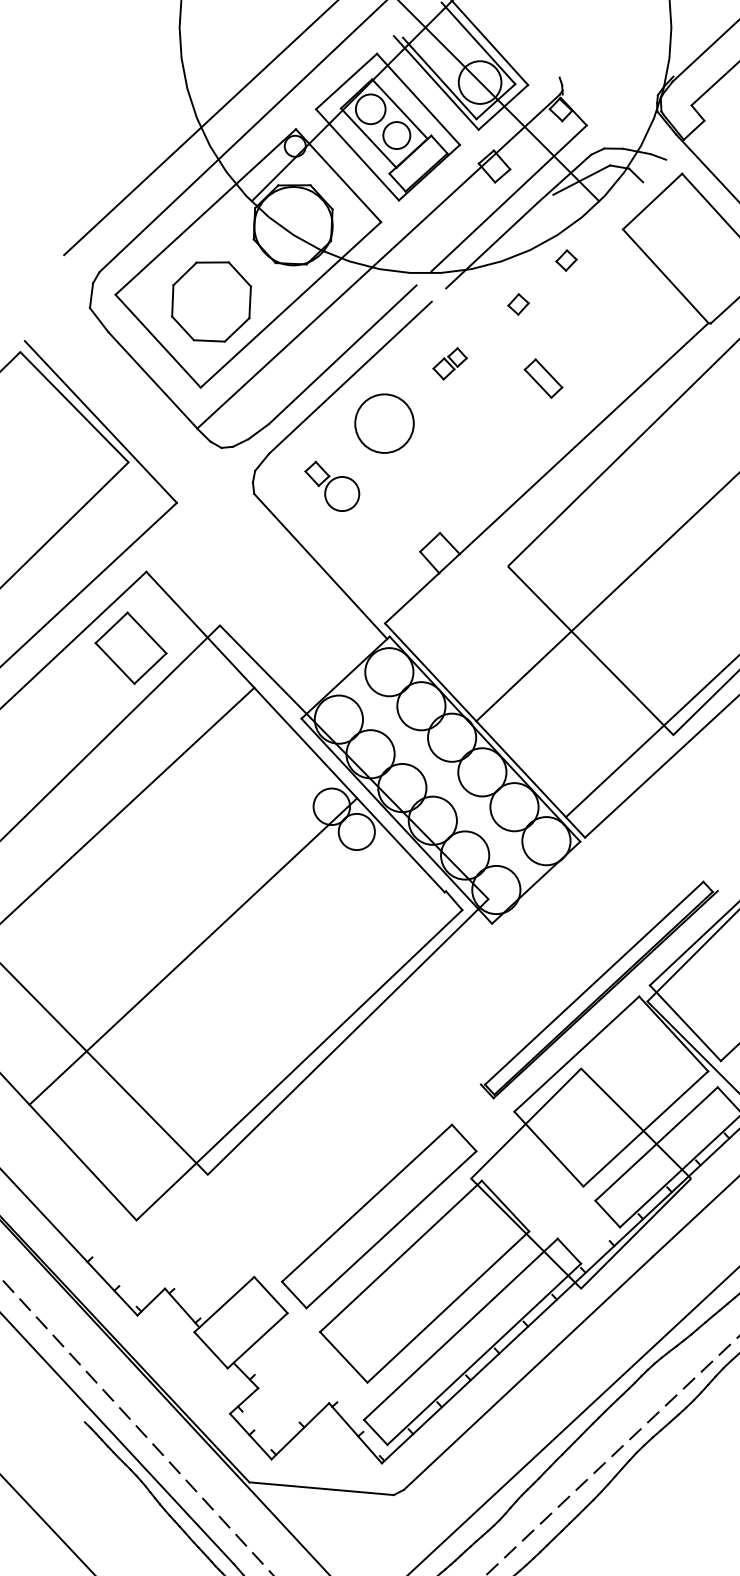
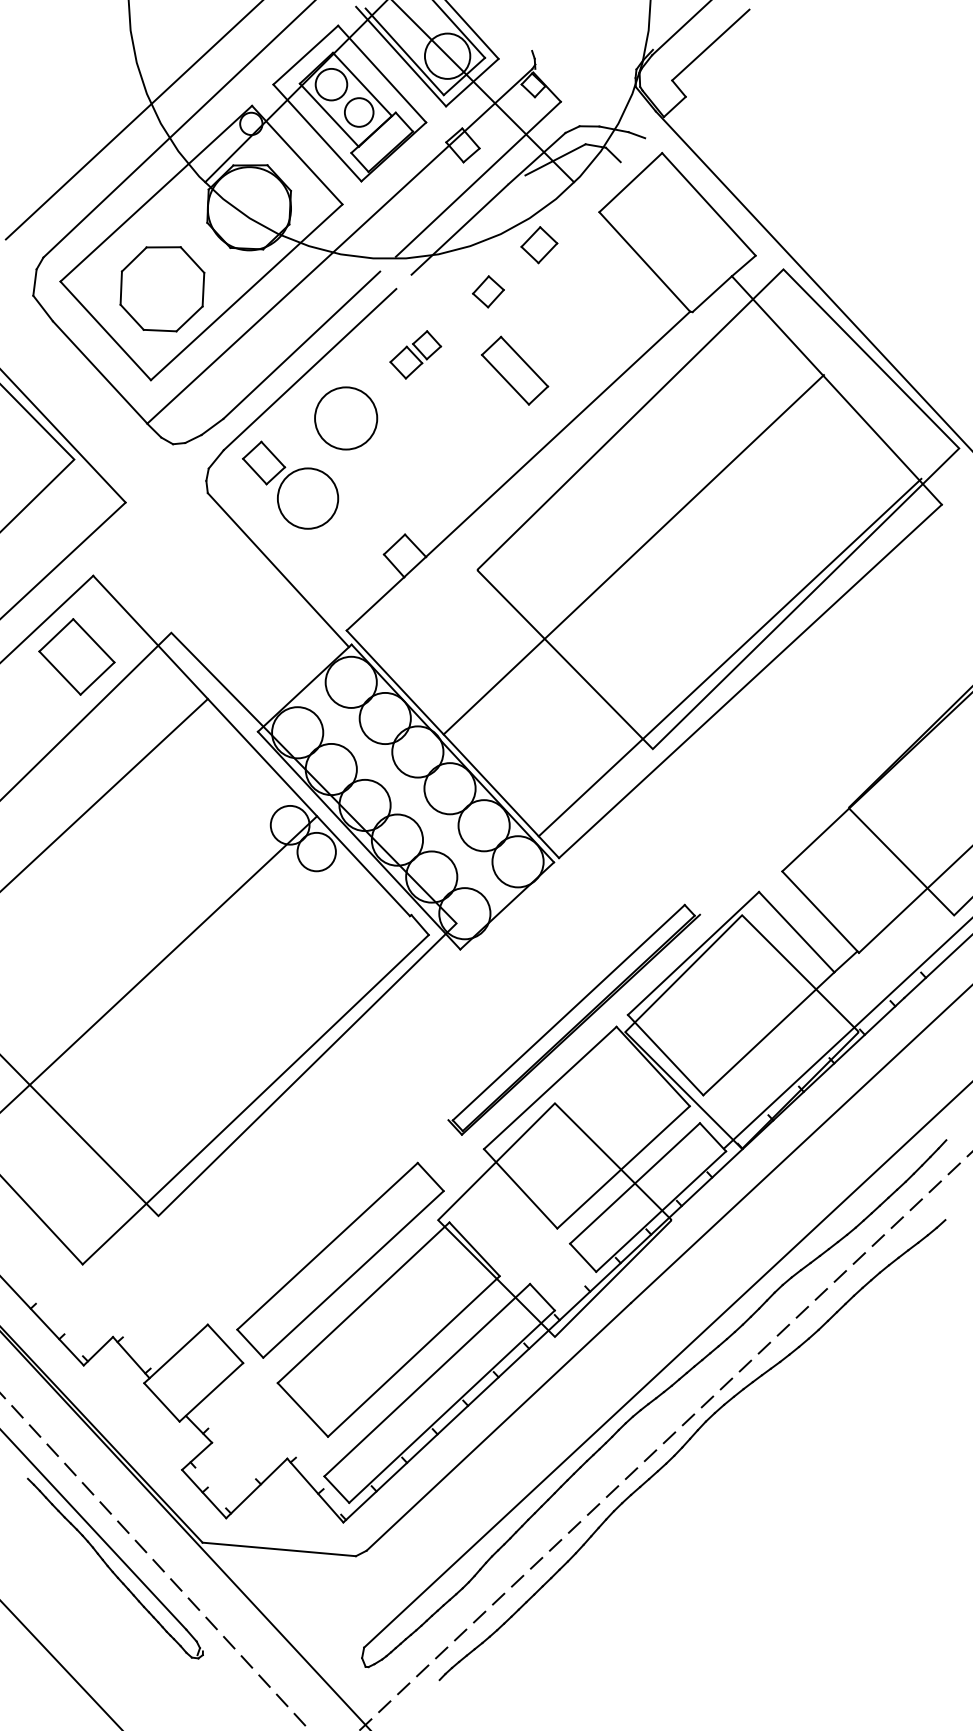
part: (566, 260) -> (539, 245), size x1.67
part: (518, 304) -> (488, 291), size x1.43
part: (449, 363) -> (415, 354), size x1.43
part: (543, 378) -> (514, 370), size x1.67
part: (332, 485) -> (290, 484), size x1.67

